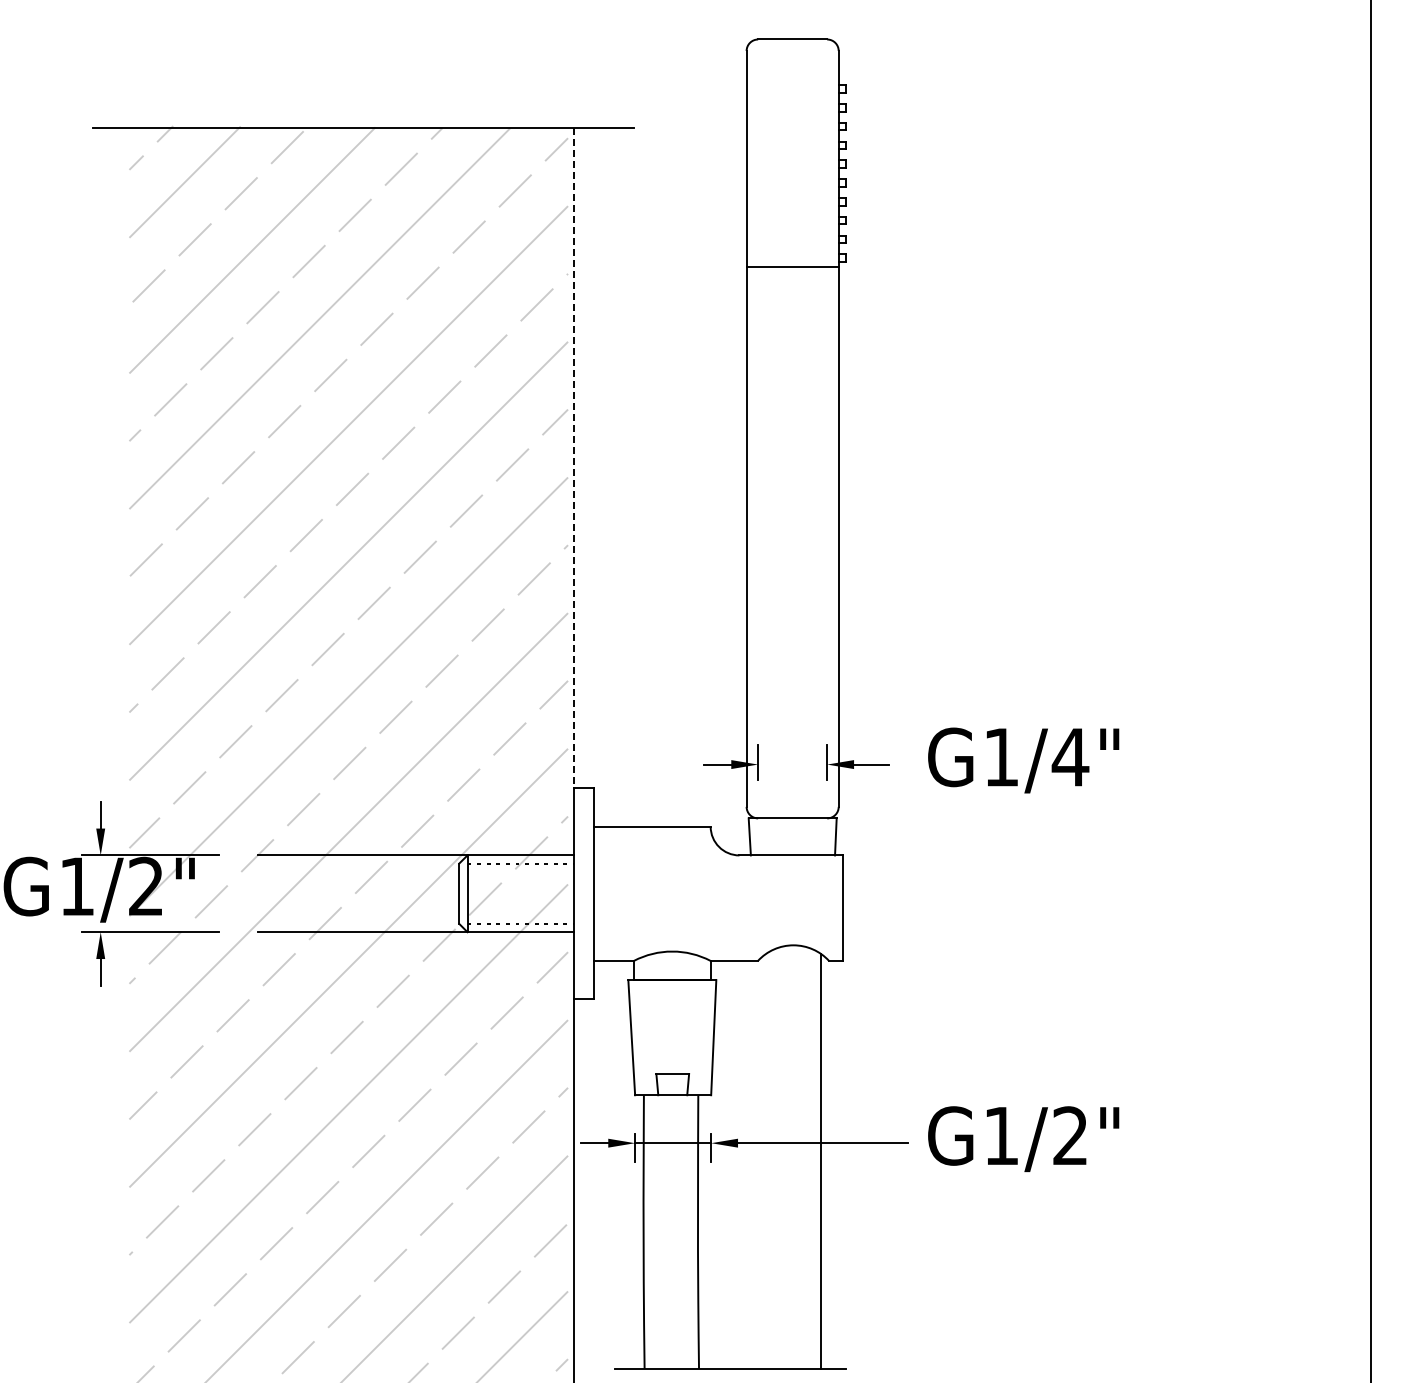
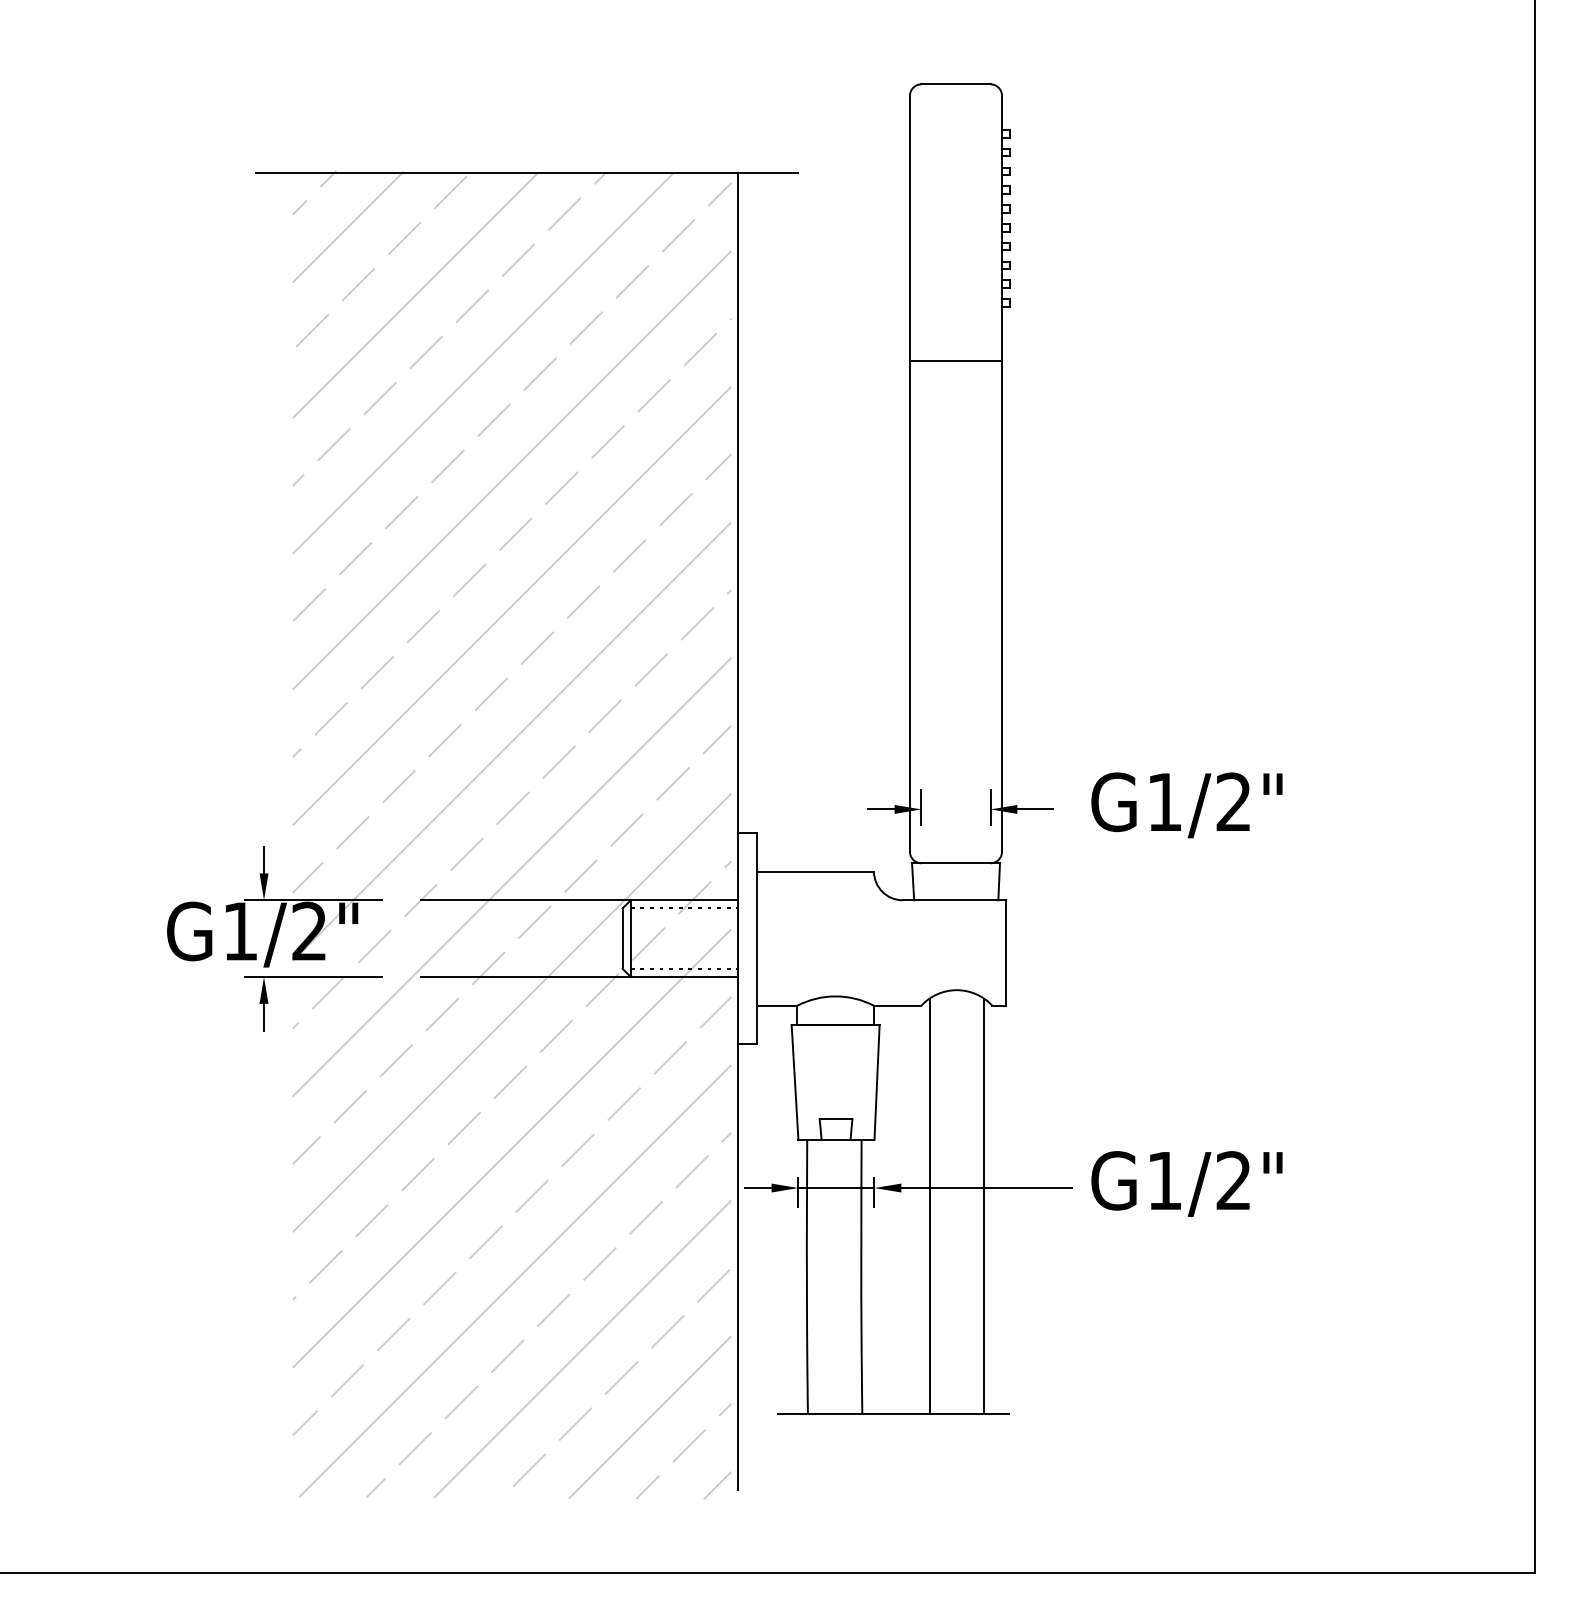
line: (792, 266) -> (955, 360), moved
line: (574, 458) -> (737, 503), dashed -> solid
text: (1070, 756) -> (1233, 801), G1/4" -> G1/2"
line: (766, 1160) -> (929, 1205), added

